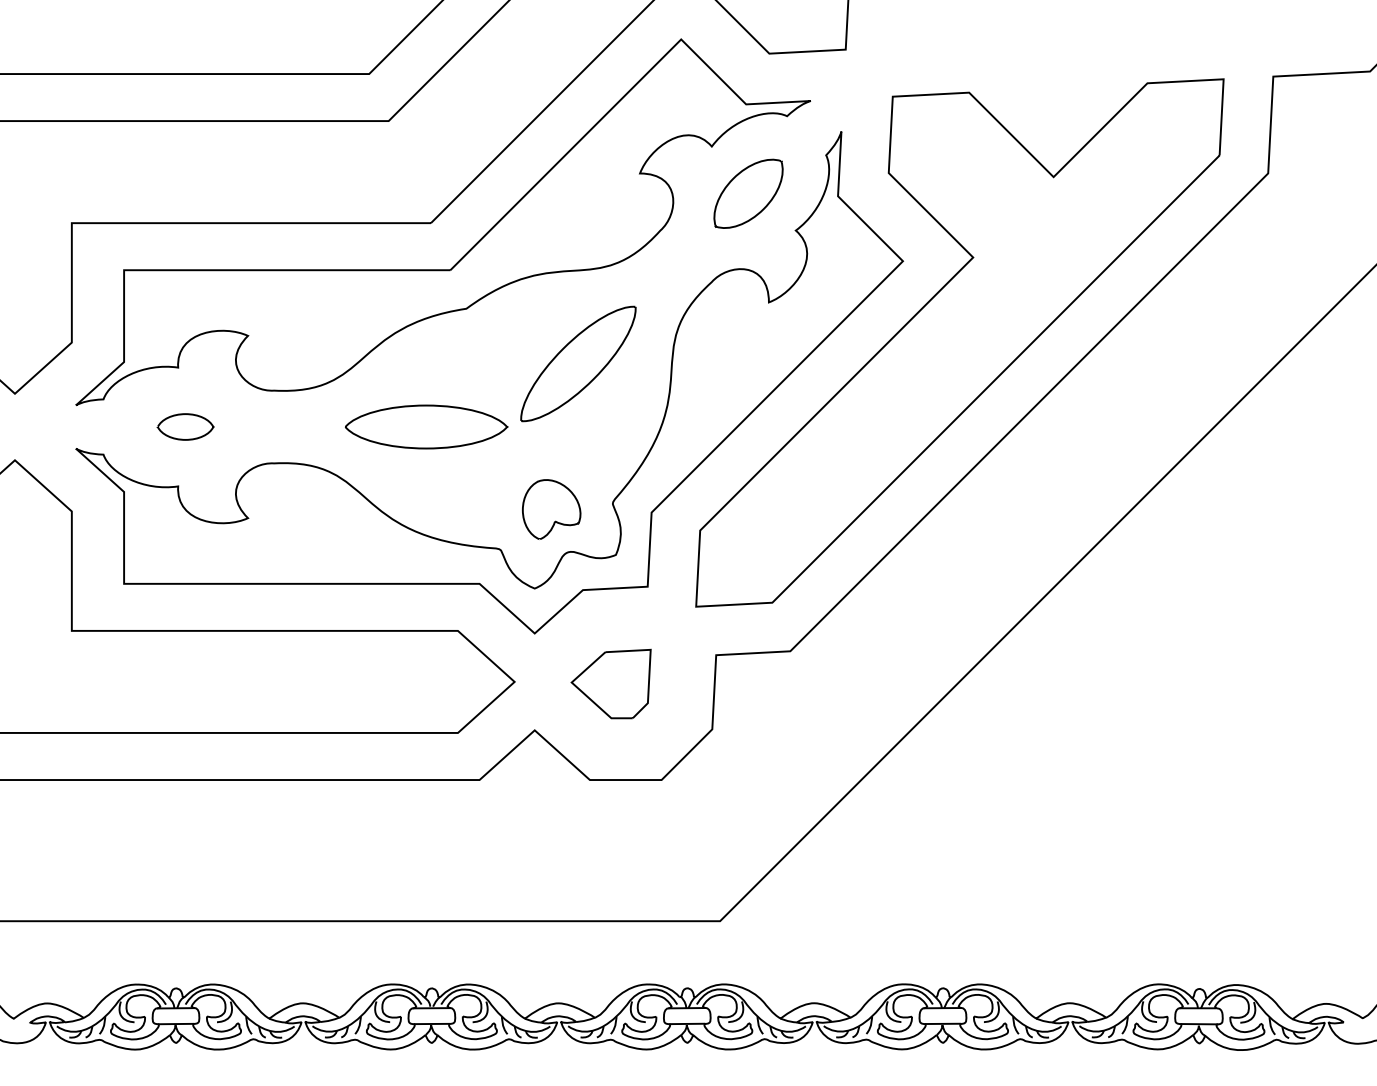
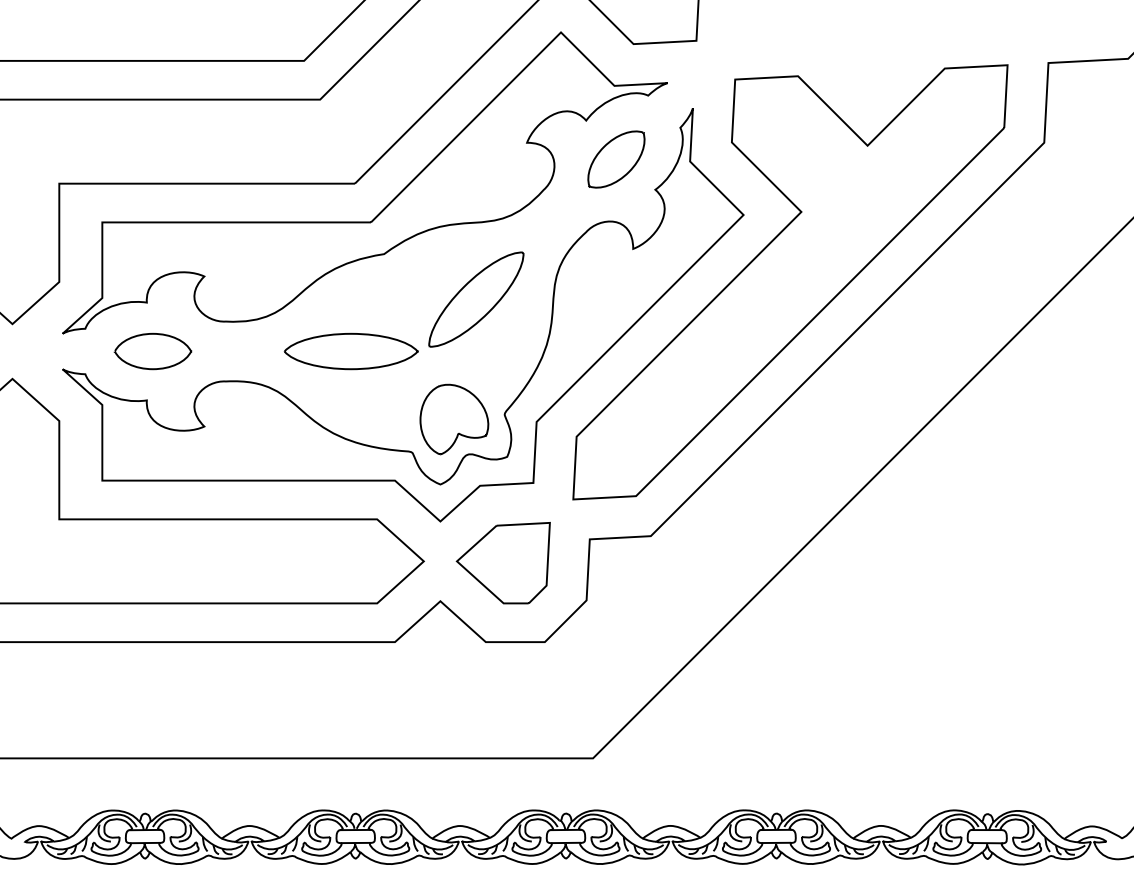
part: (185, 426) -> (152, 351), size x1.67
part: (551, 509) -> (454, 419), size x1.43
part: (610, 683) -> (502, 562), size x1.43

